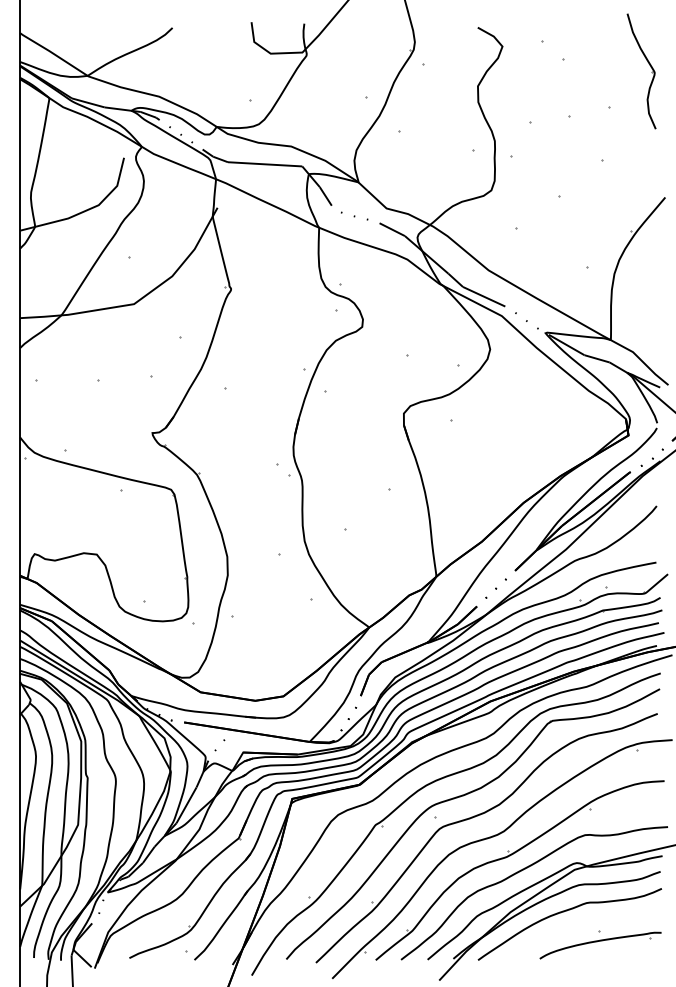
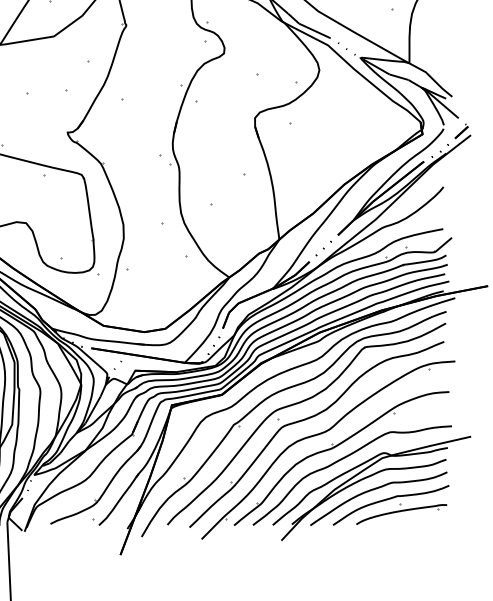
curve: (584, 925) -> (389, 499), added

